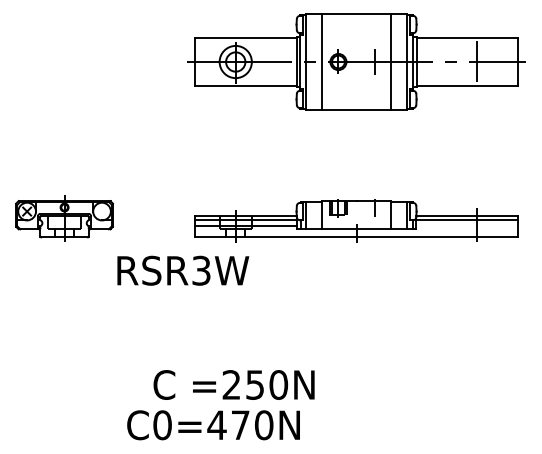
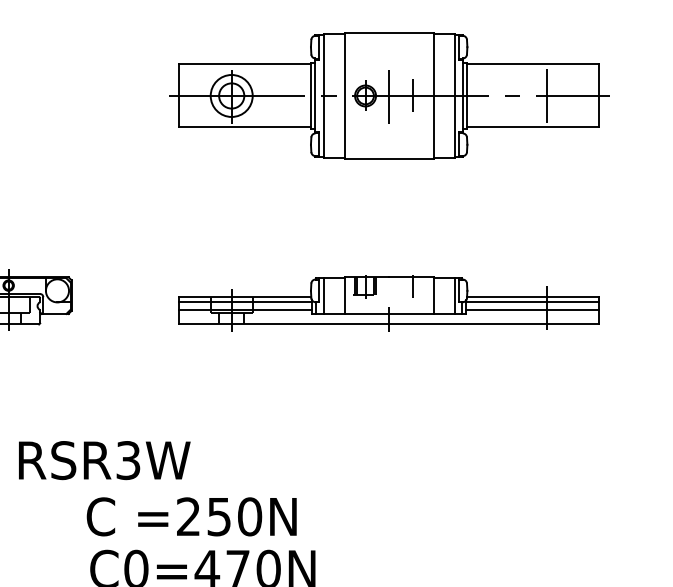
line: (356, 62) -> (389, 96), added
line: (466, 226) -> (532, 310), added
text: (183, 270) -> (104, 460), moved
text: (233, 384) -> (190, 516), moved

